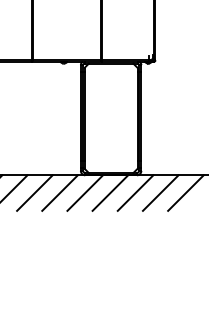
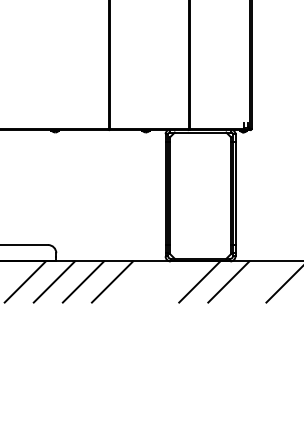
line: (59, 192) -> (141, 281), removed
line: (85, 192) -> (170, 281), removed
line: (160, 192) -> (257, 281), removed

